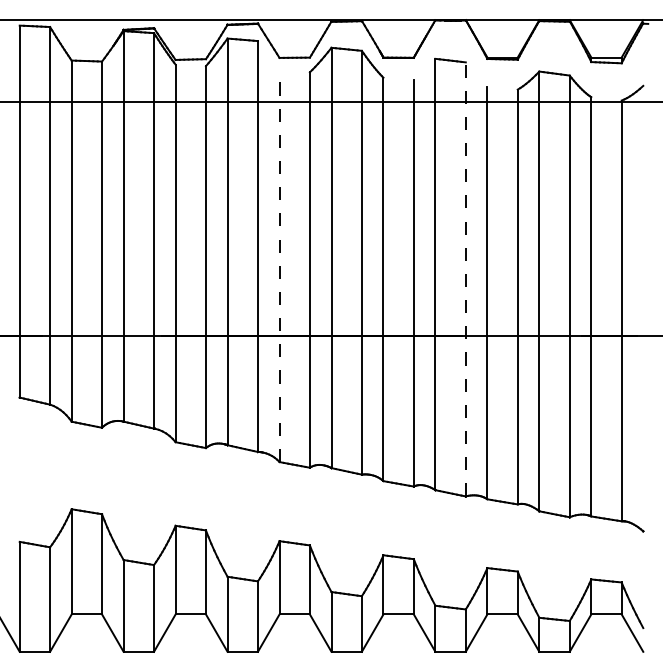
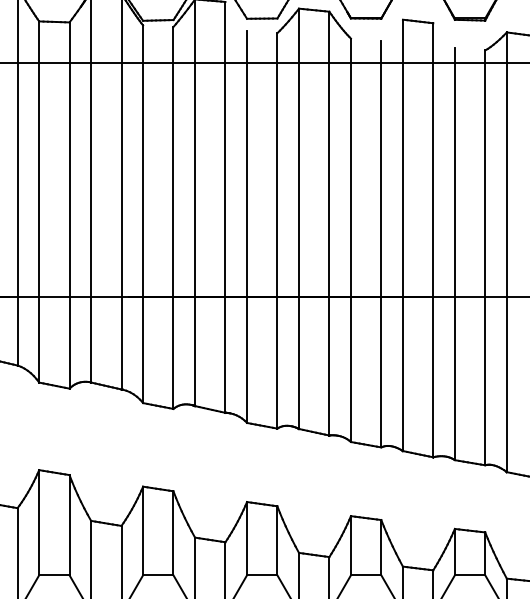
line: (279, 266) -> (246, 227), dashed -> solid
line: (465, 278) -> (432, 239), dashed -> solid

